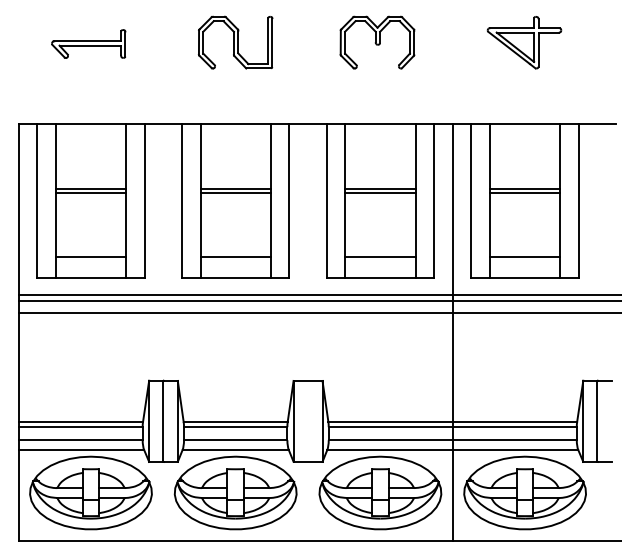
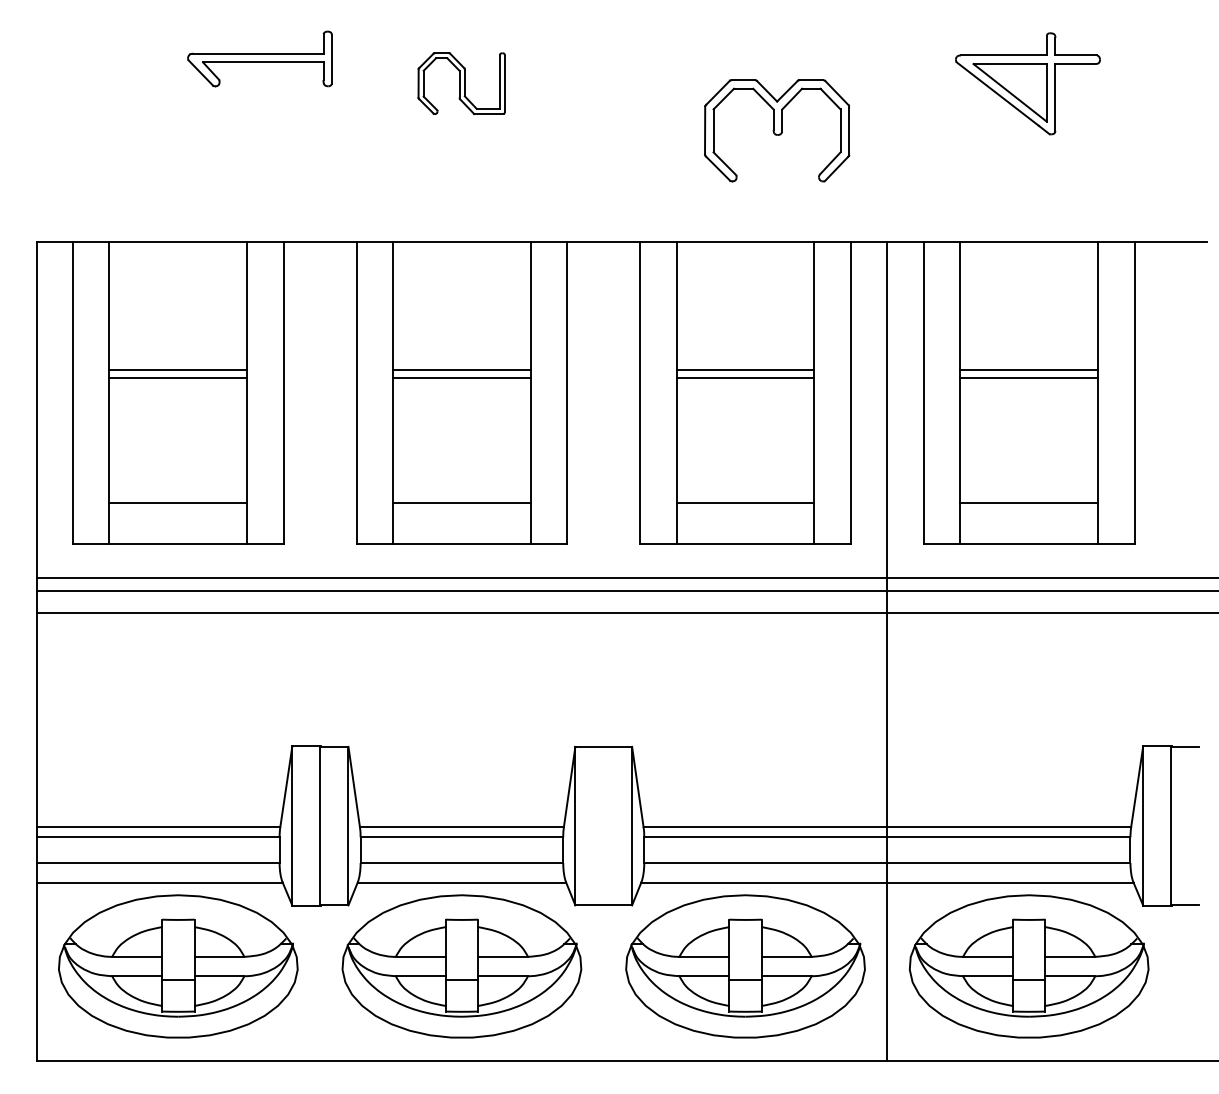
part: (235, 42) -> (461, 83), size x0.6
part: (377, 42) -> (777, 130), moved
part: (88, 43) -> (259, 57), moved

